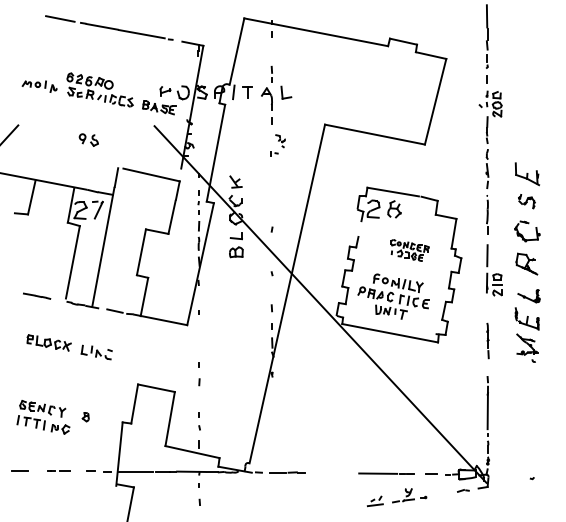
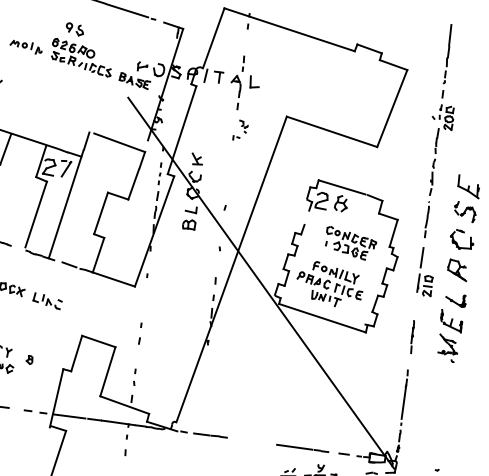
part: (88, 139) -> (74, 28), moved
part: (526, 201) -> (464, 212), size x1.43
part: (409, 250) -> (350, 243), size x1.43

